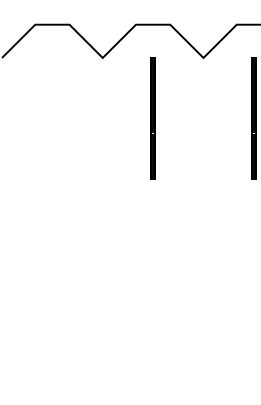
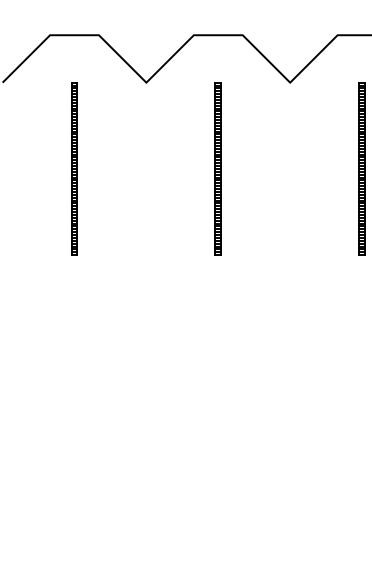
part: (52, 118) -> (74, 168), added

